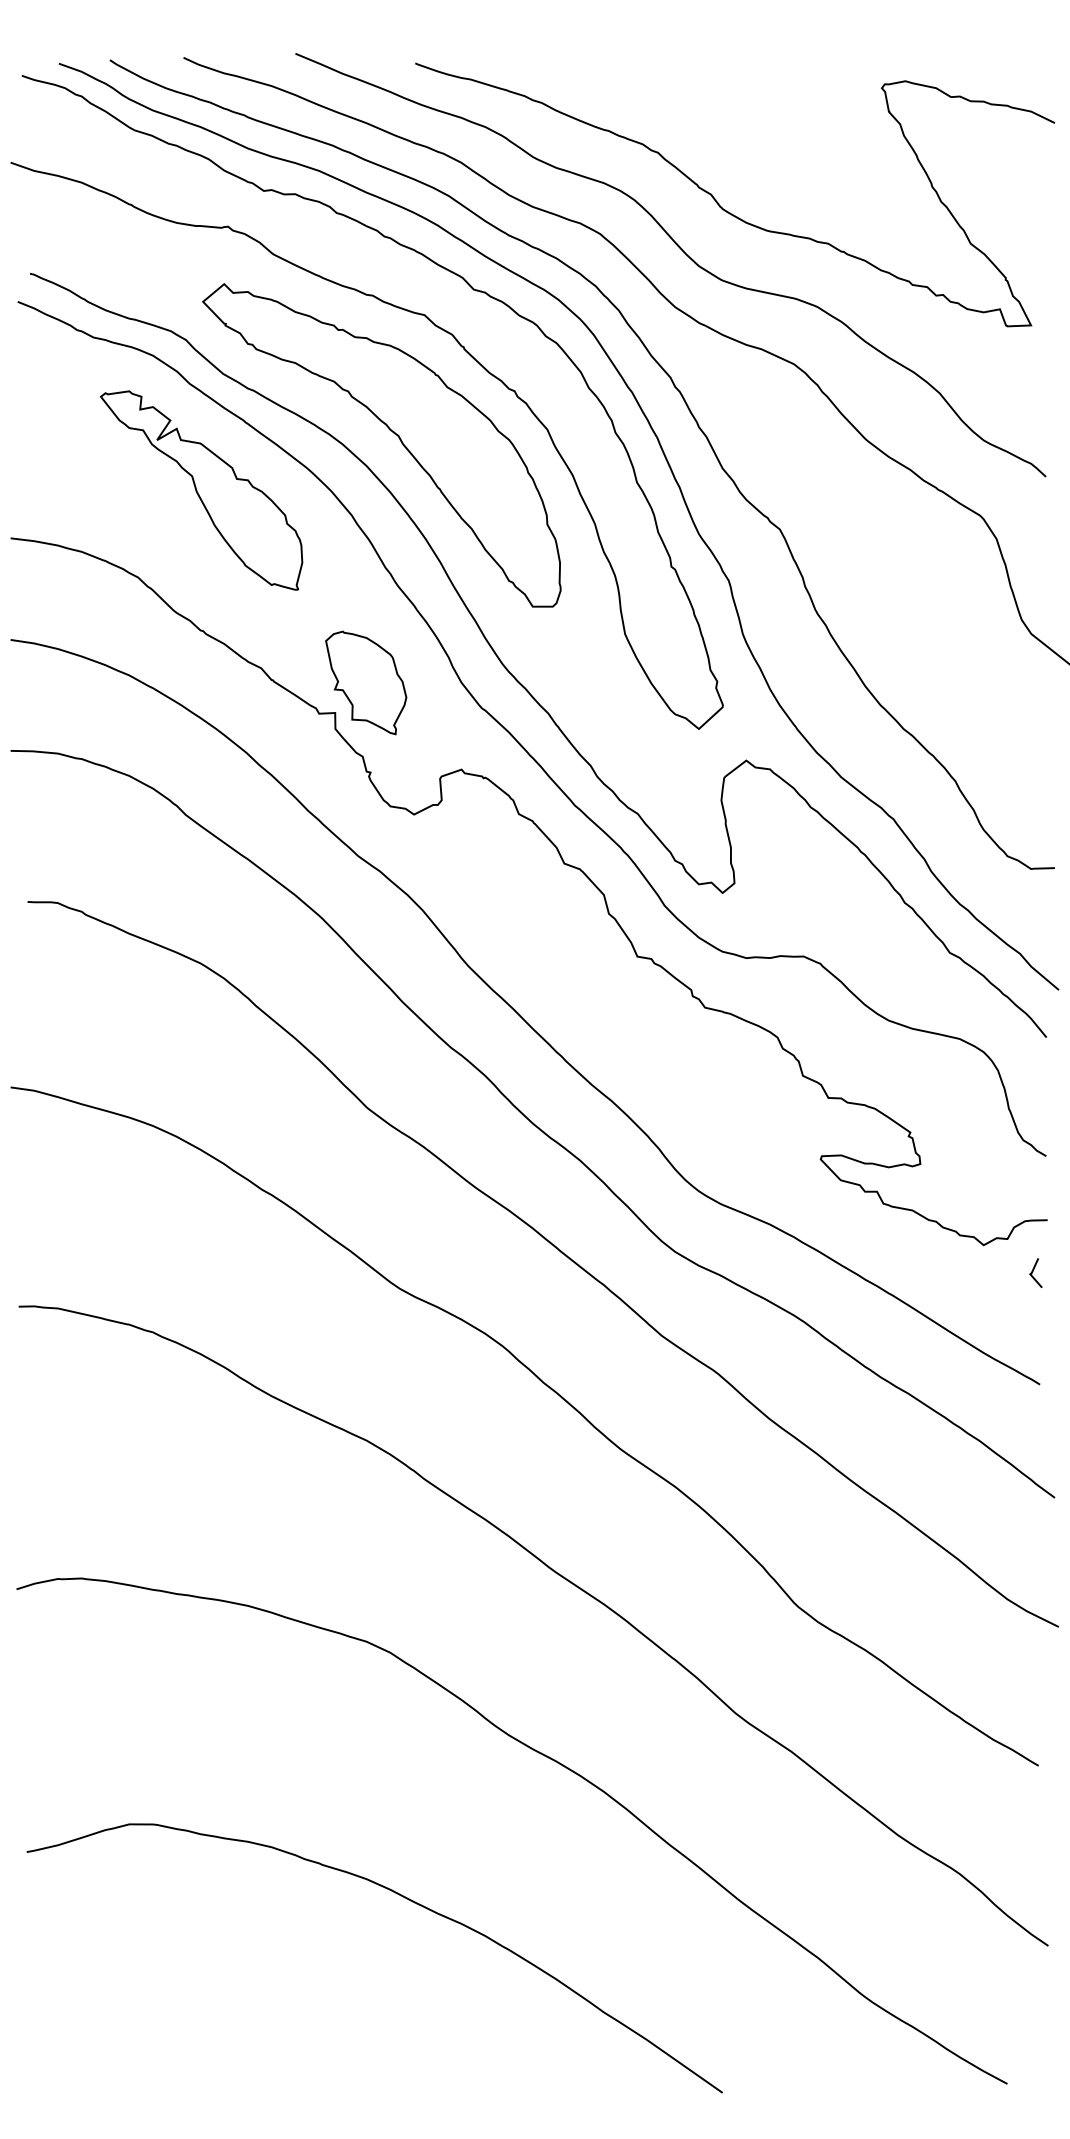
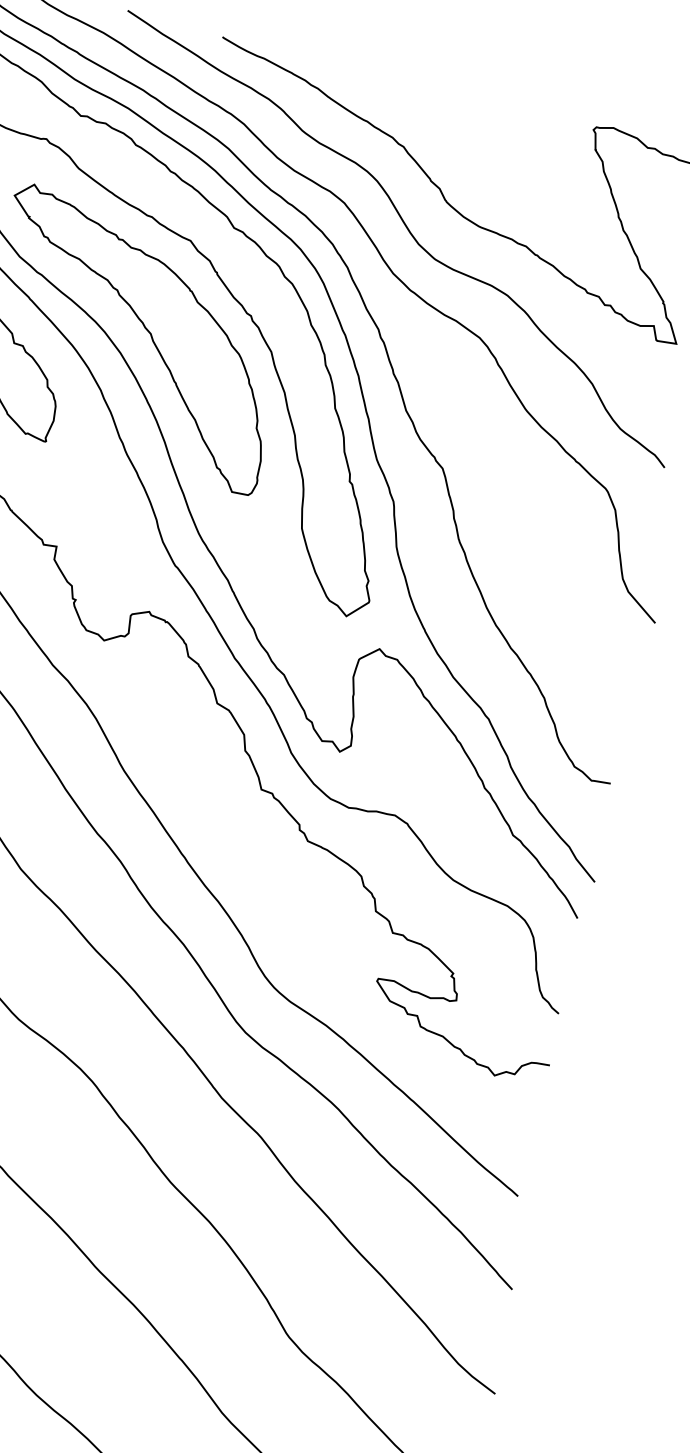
part: (366, 682) -> (86, 526), removed
line: (1033, 1271) -> (530, 1104), removed

